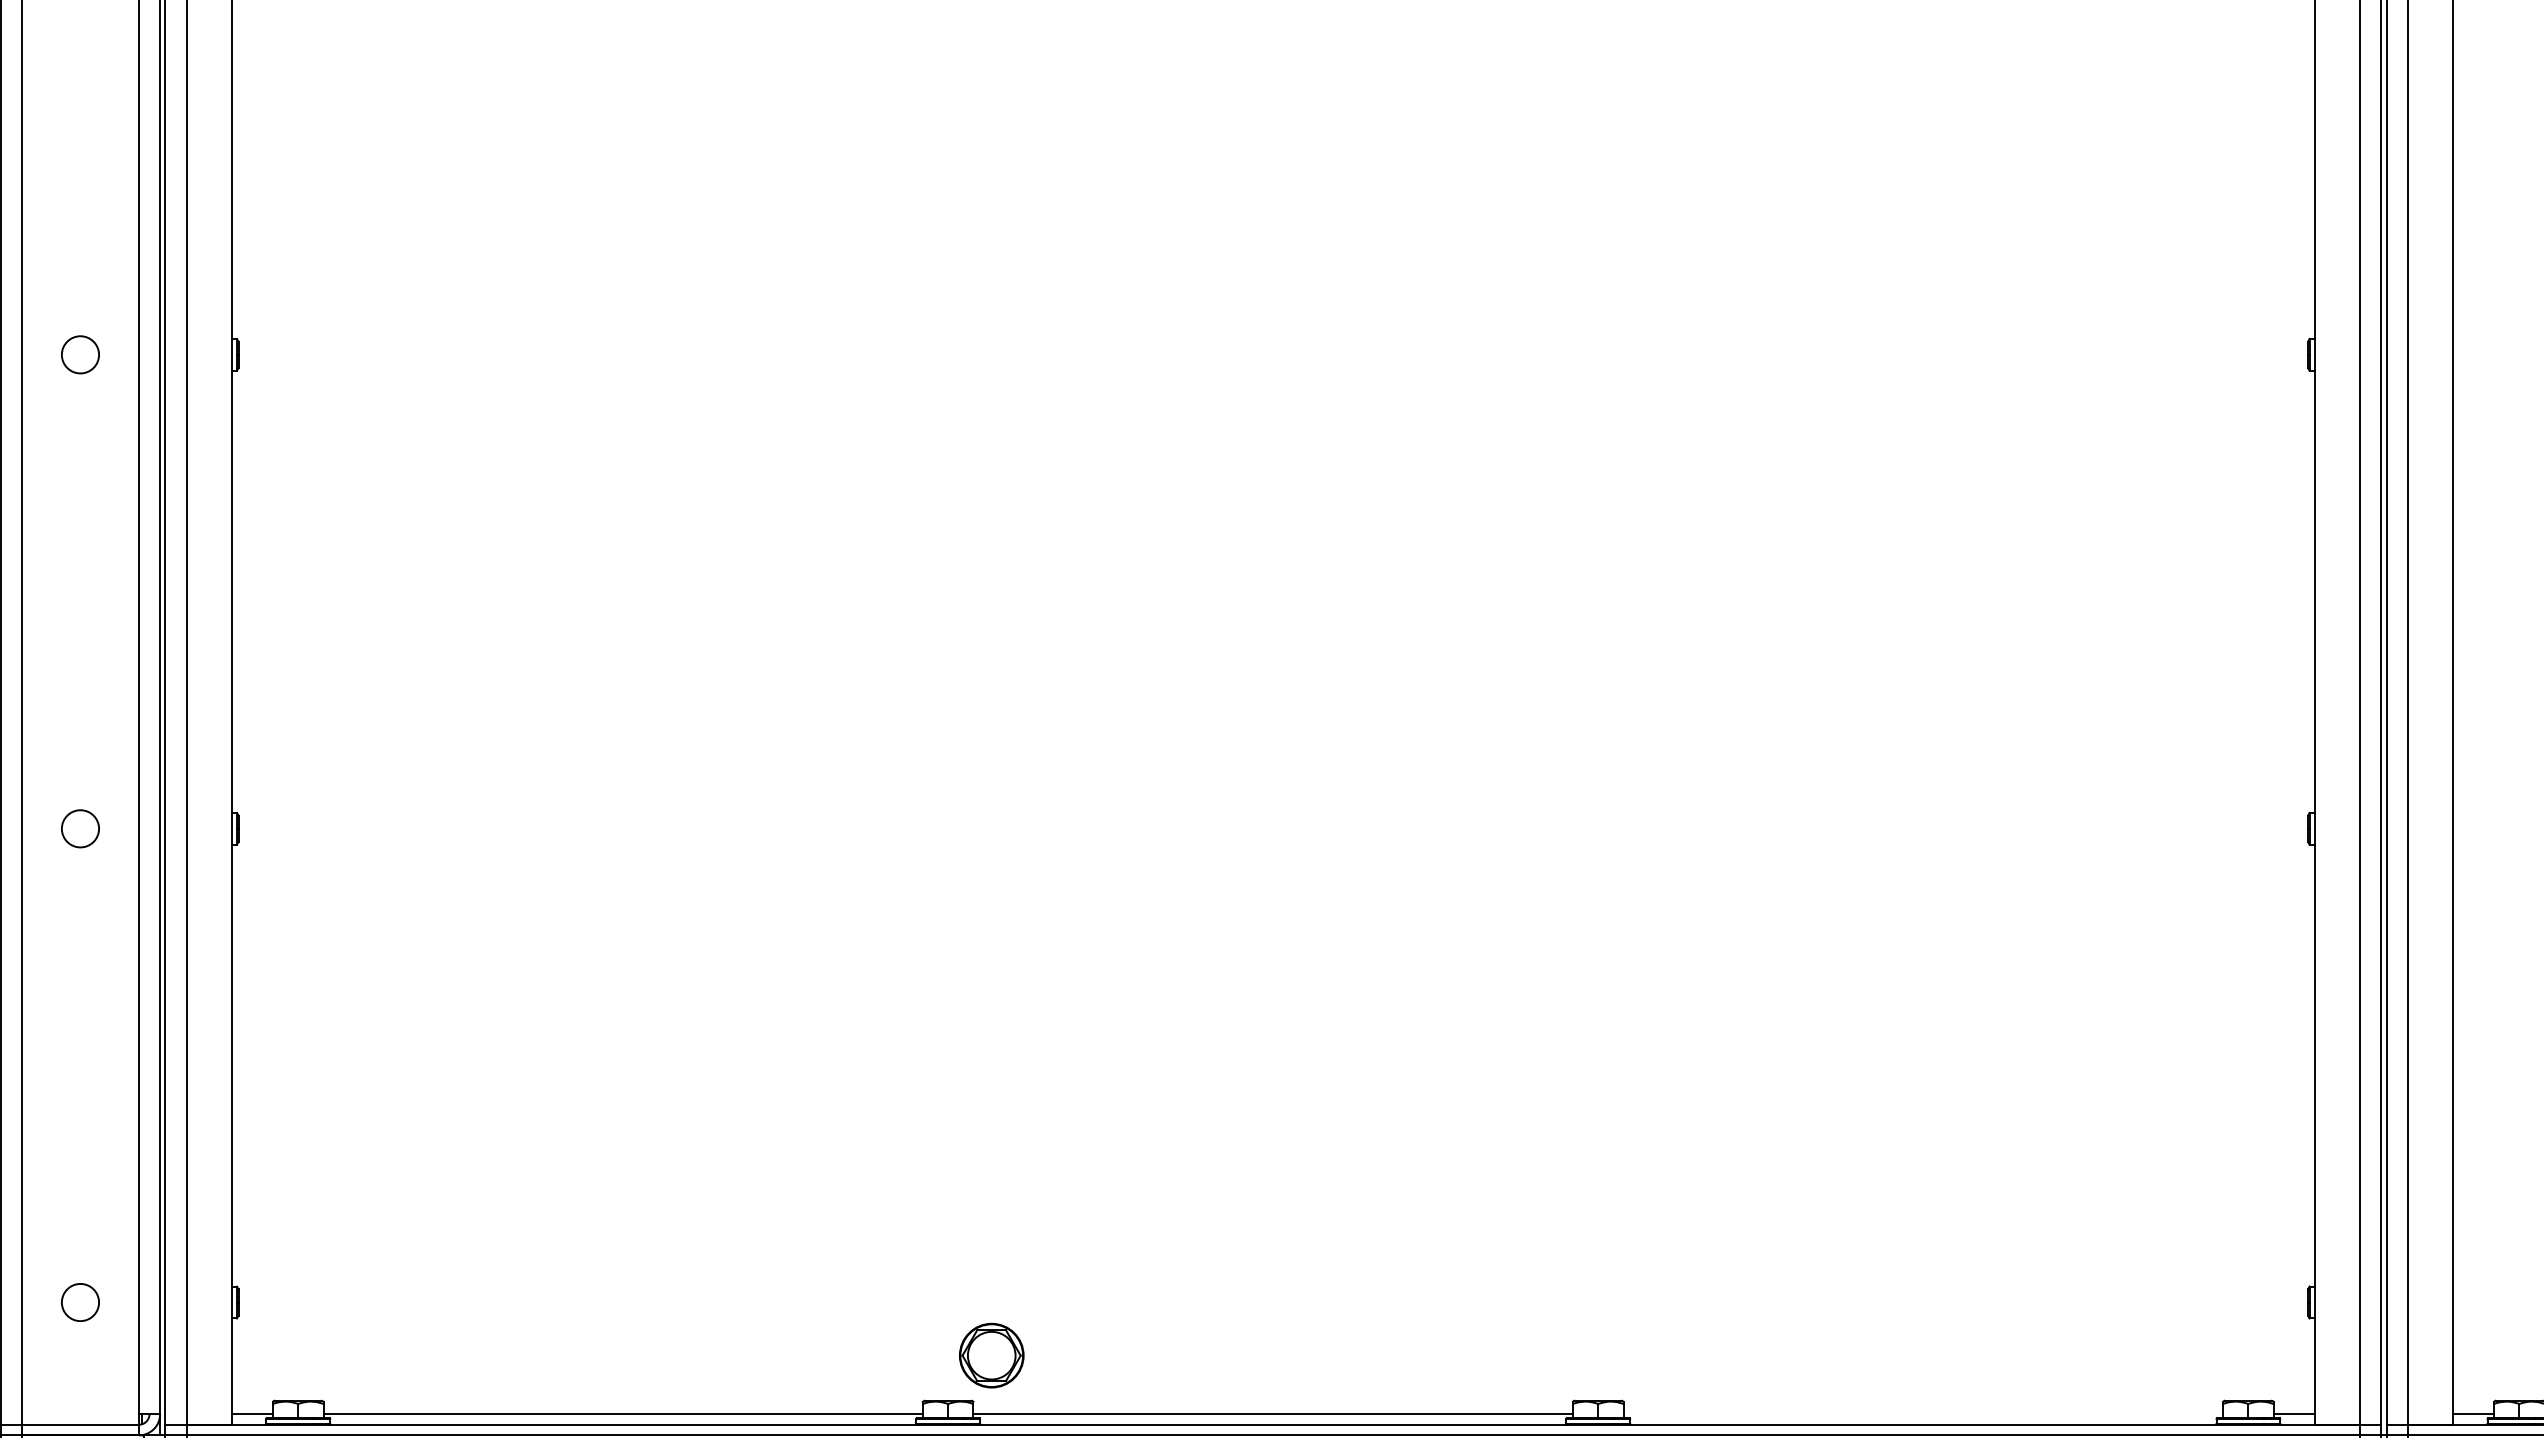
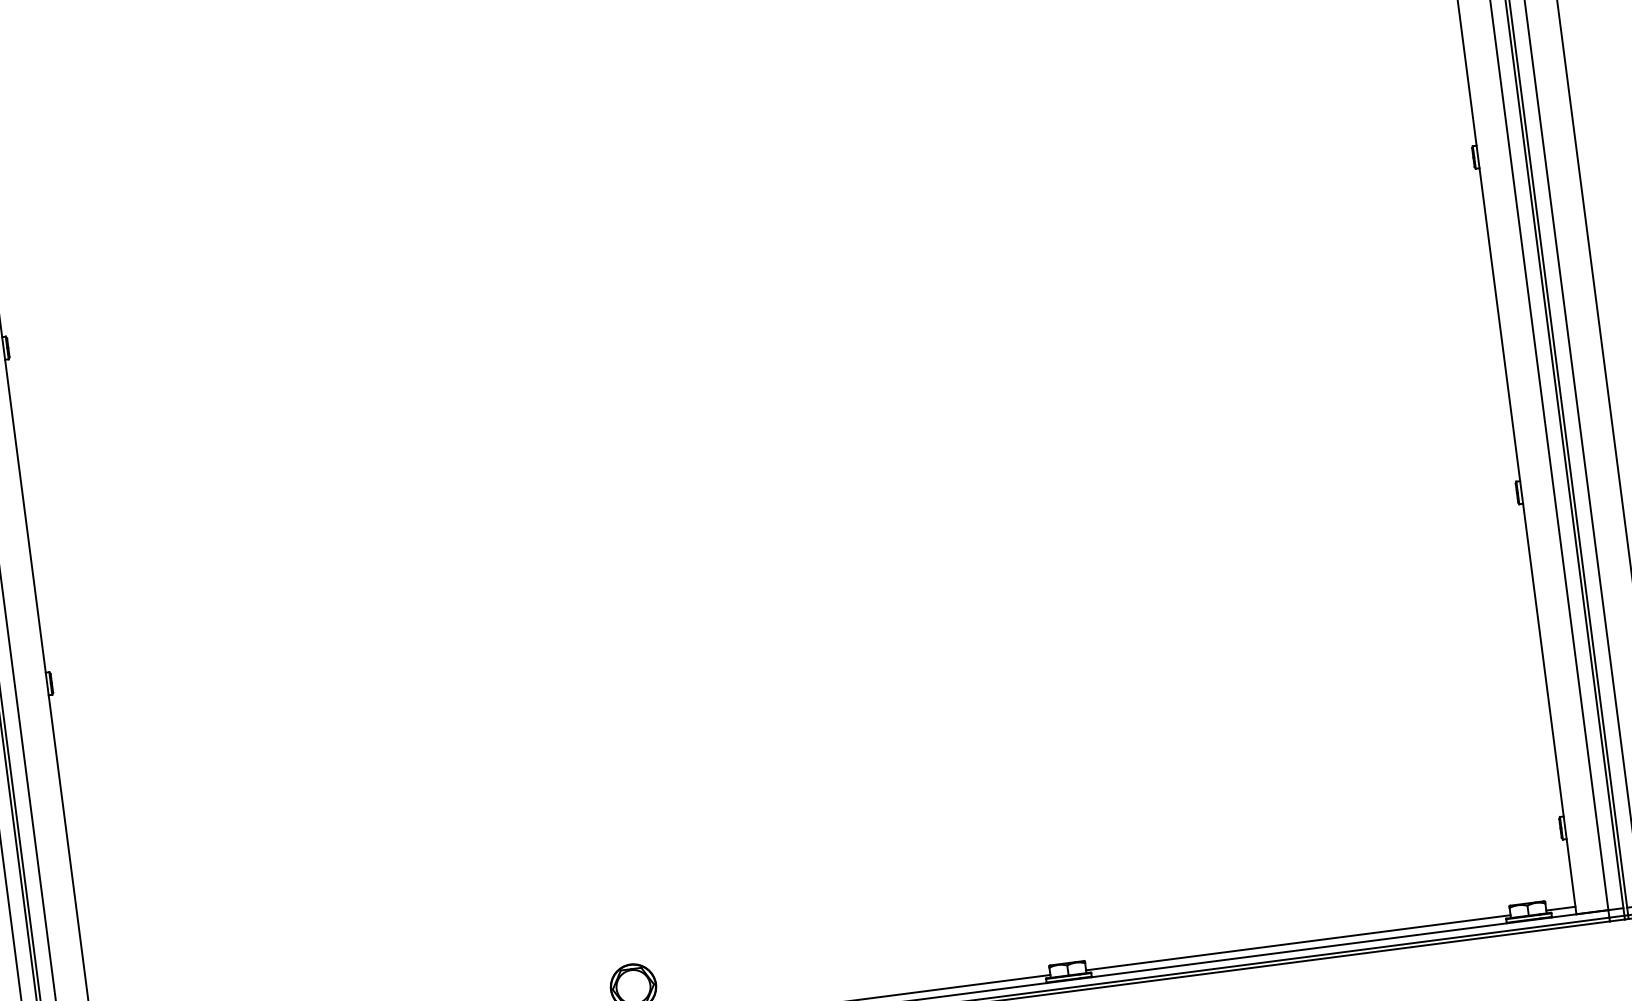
line: (1923, 1414) -> (1298, 943), added

